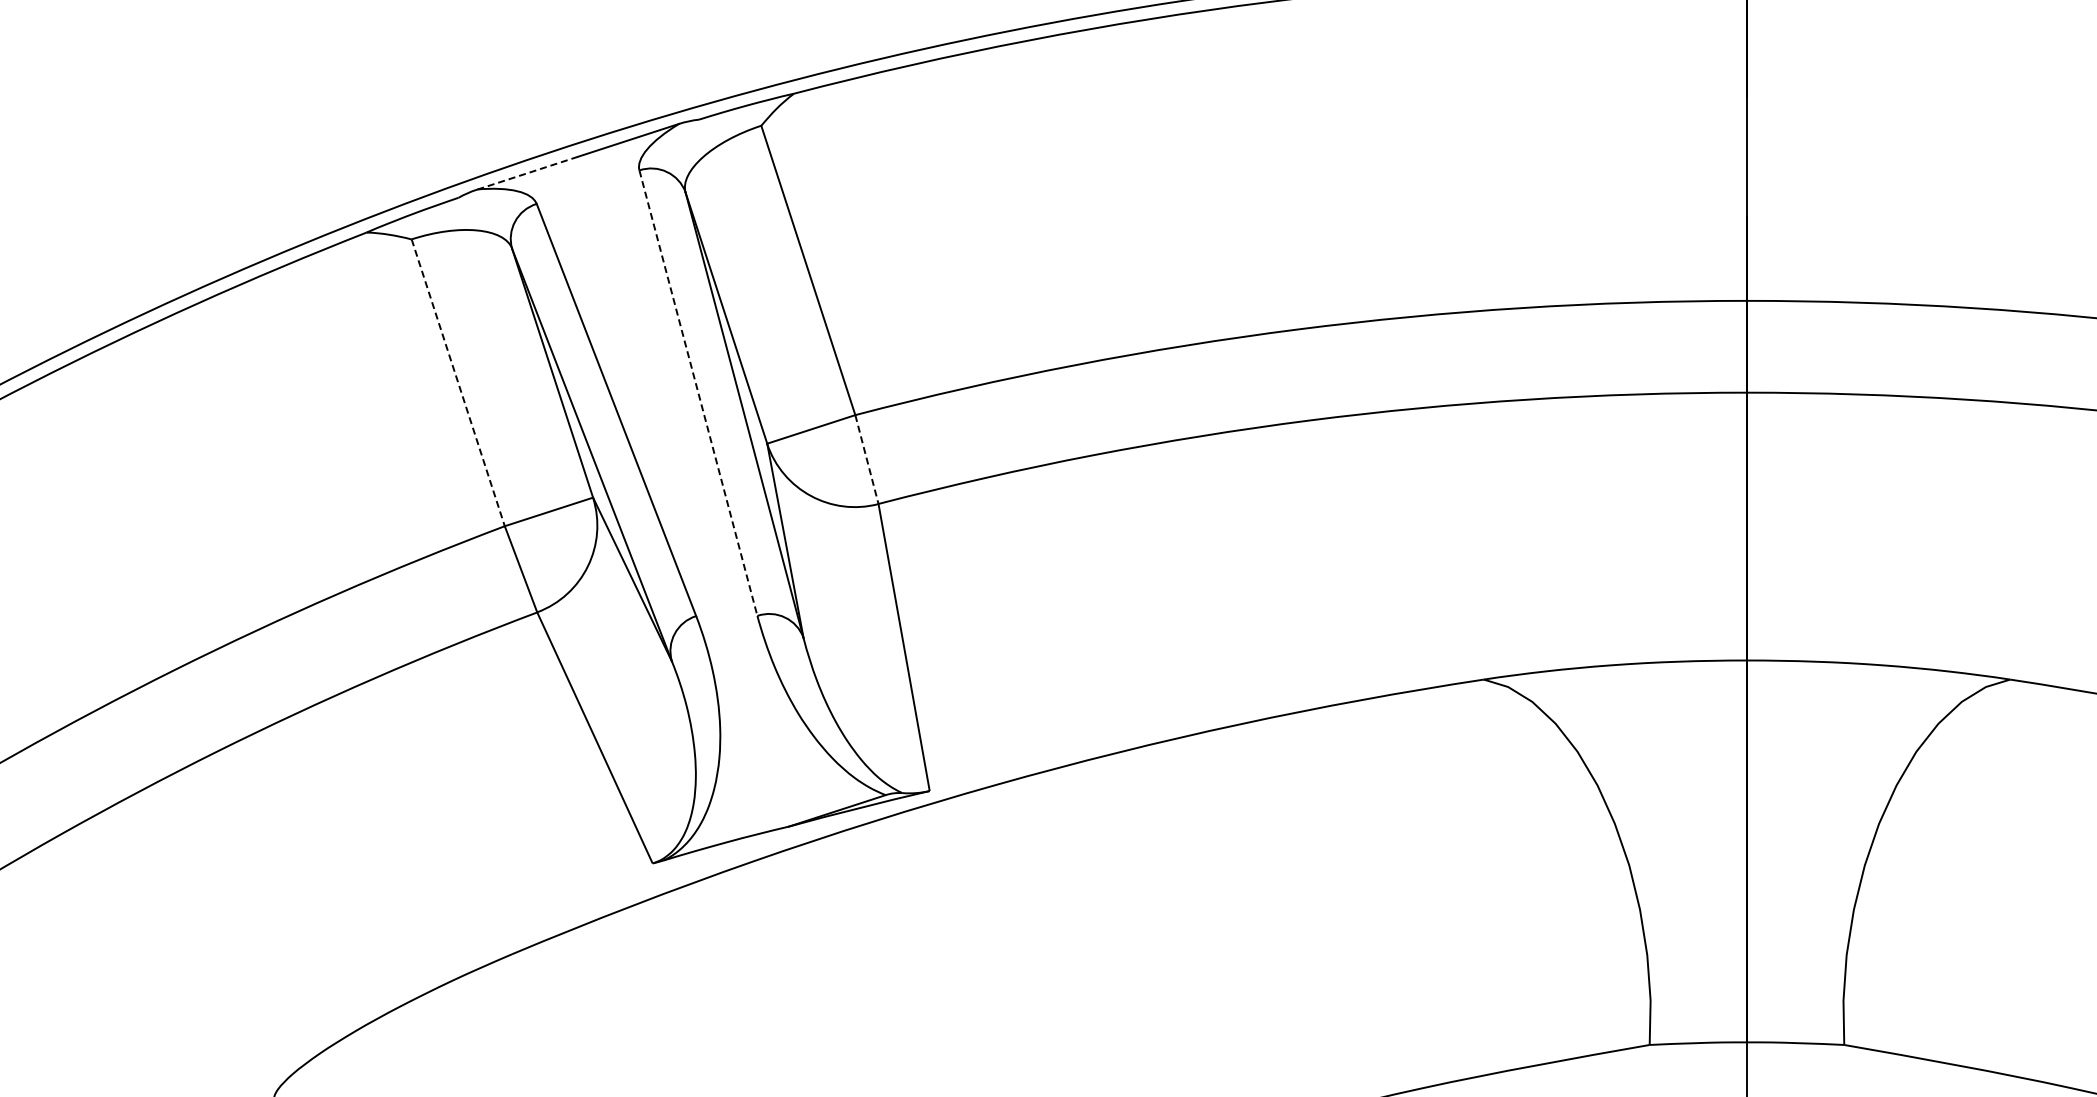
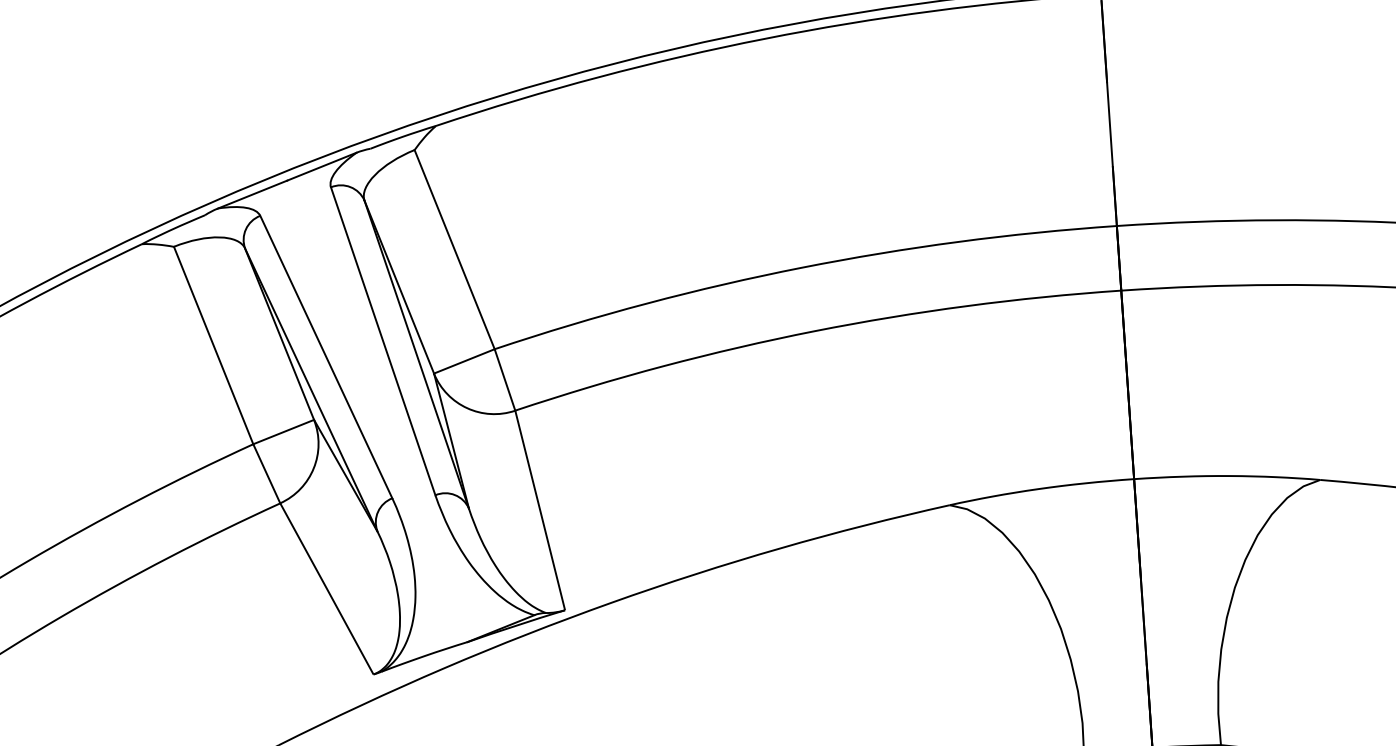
line: (527, 173) -> (252, 194), dashed -> solid
line: (458, 382) -> (213, 345), dashed -> solid
line: (698, 393) -> (383, 341), dashed -> solid
line: (866, 459) -> (504, 379), dashed -> solid

